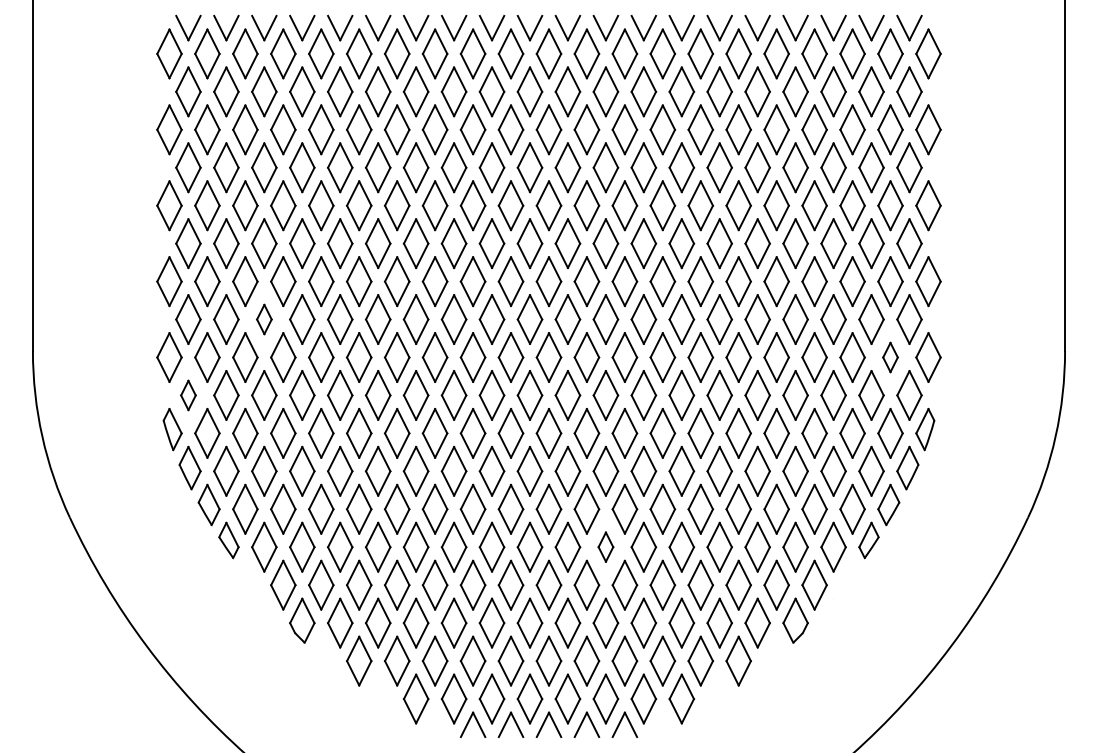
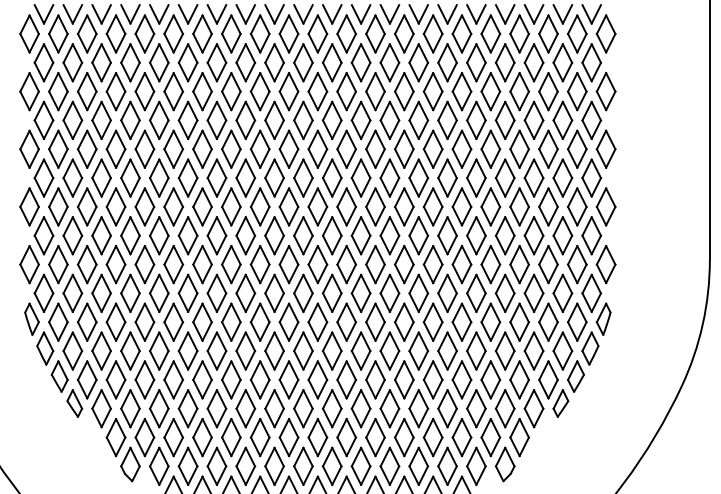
part: (264, 319) -> (101, 235), size x1.67
part: (890, 357) -> (577, 264), size x1.67
part: (188, 395) -> (44, 293), size x1.67
part: (605, 546) -> (360, 408), size x1.67

